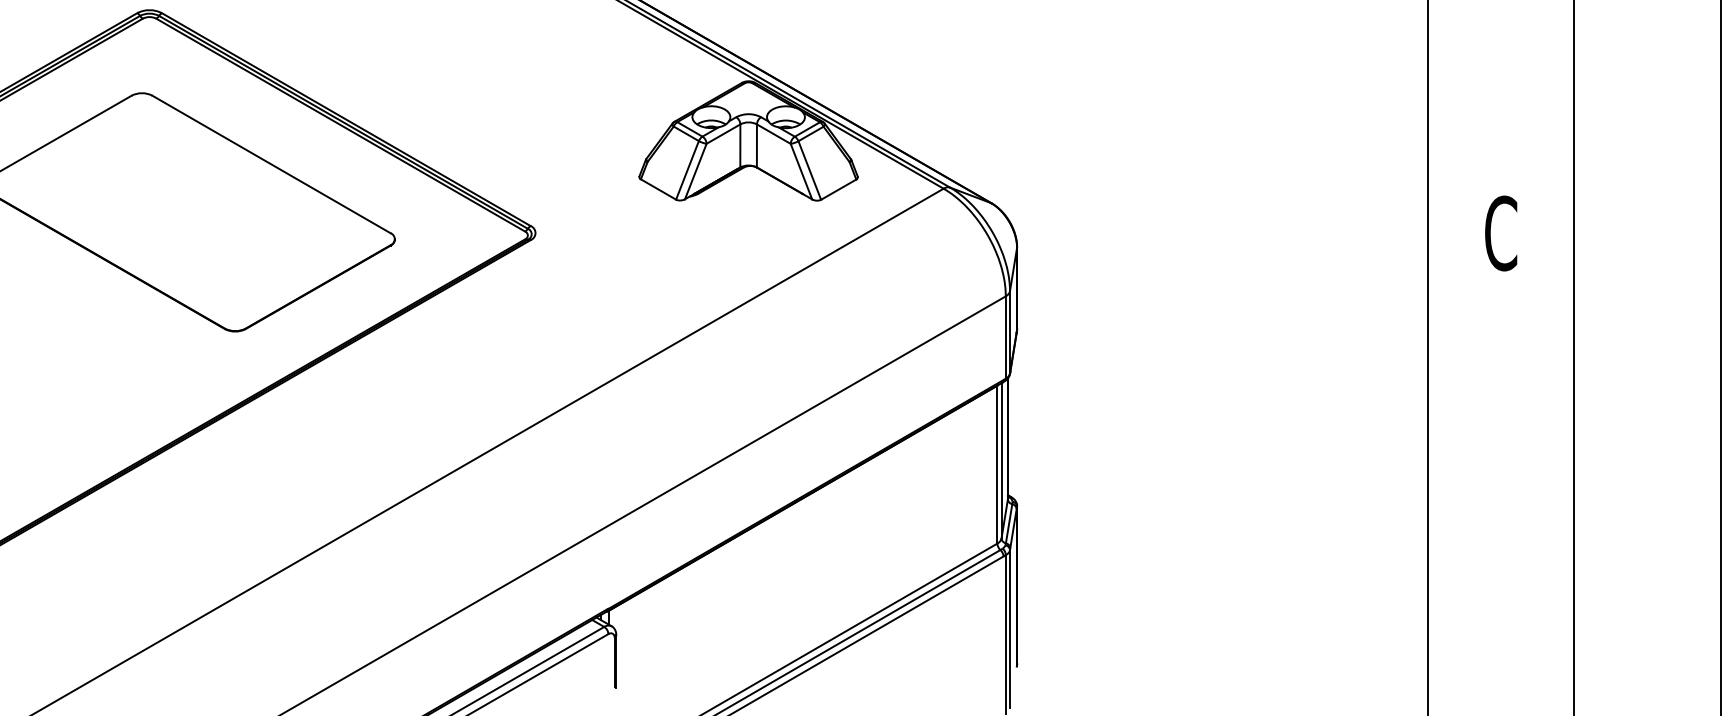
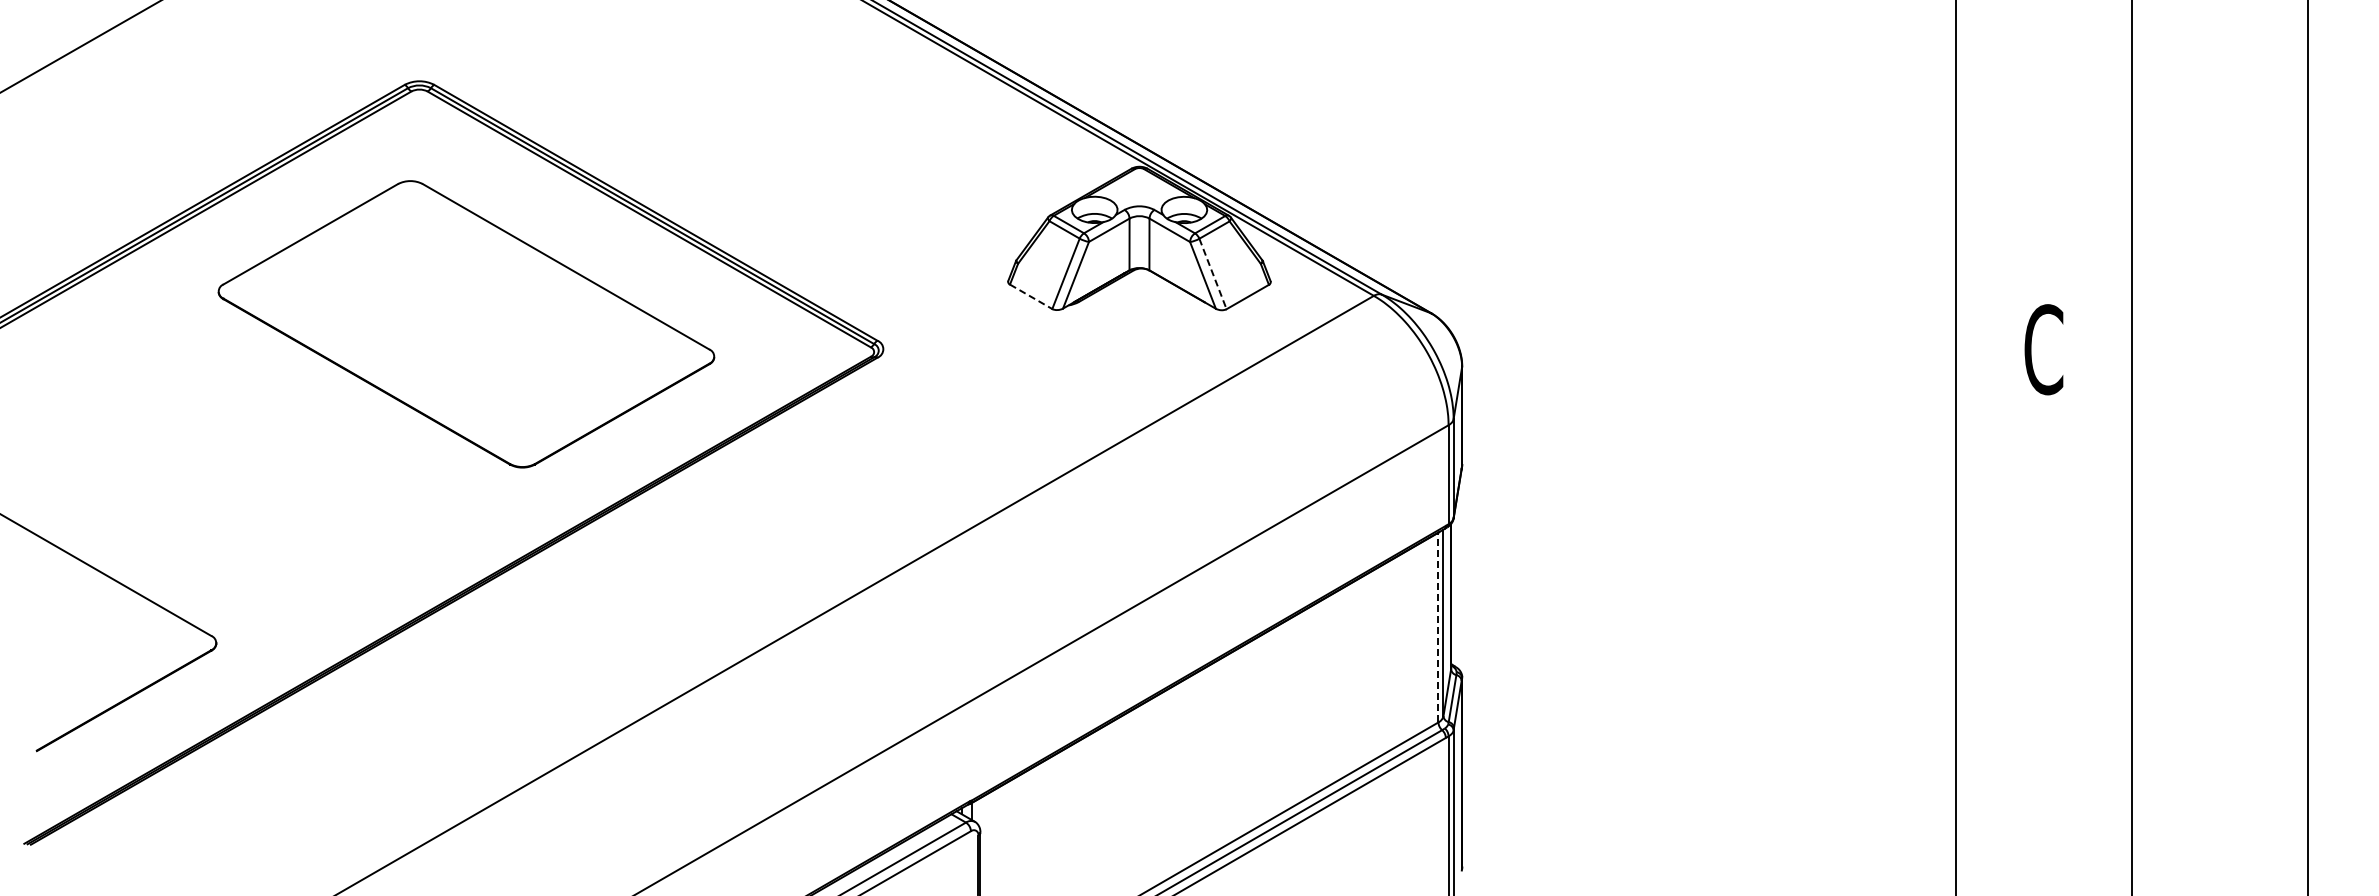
line: (810, 170) -> (1213, 273), solid -> dashed
line: (658, 190) -> (1031, 297), solid -> dashed
line: (997, 464) -> (1438, 627), solid -> dashed

